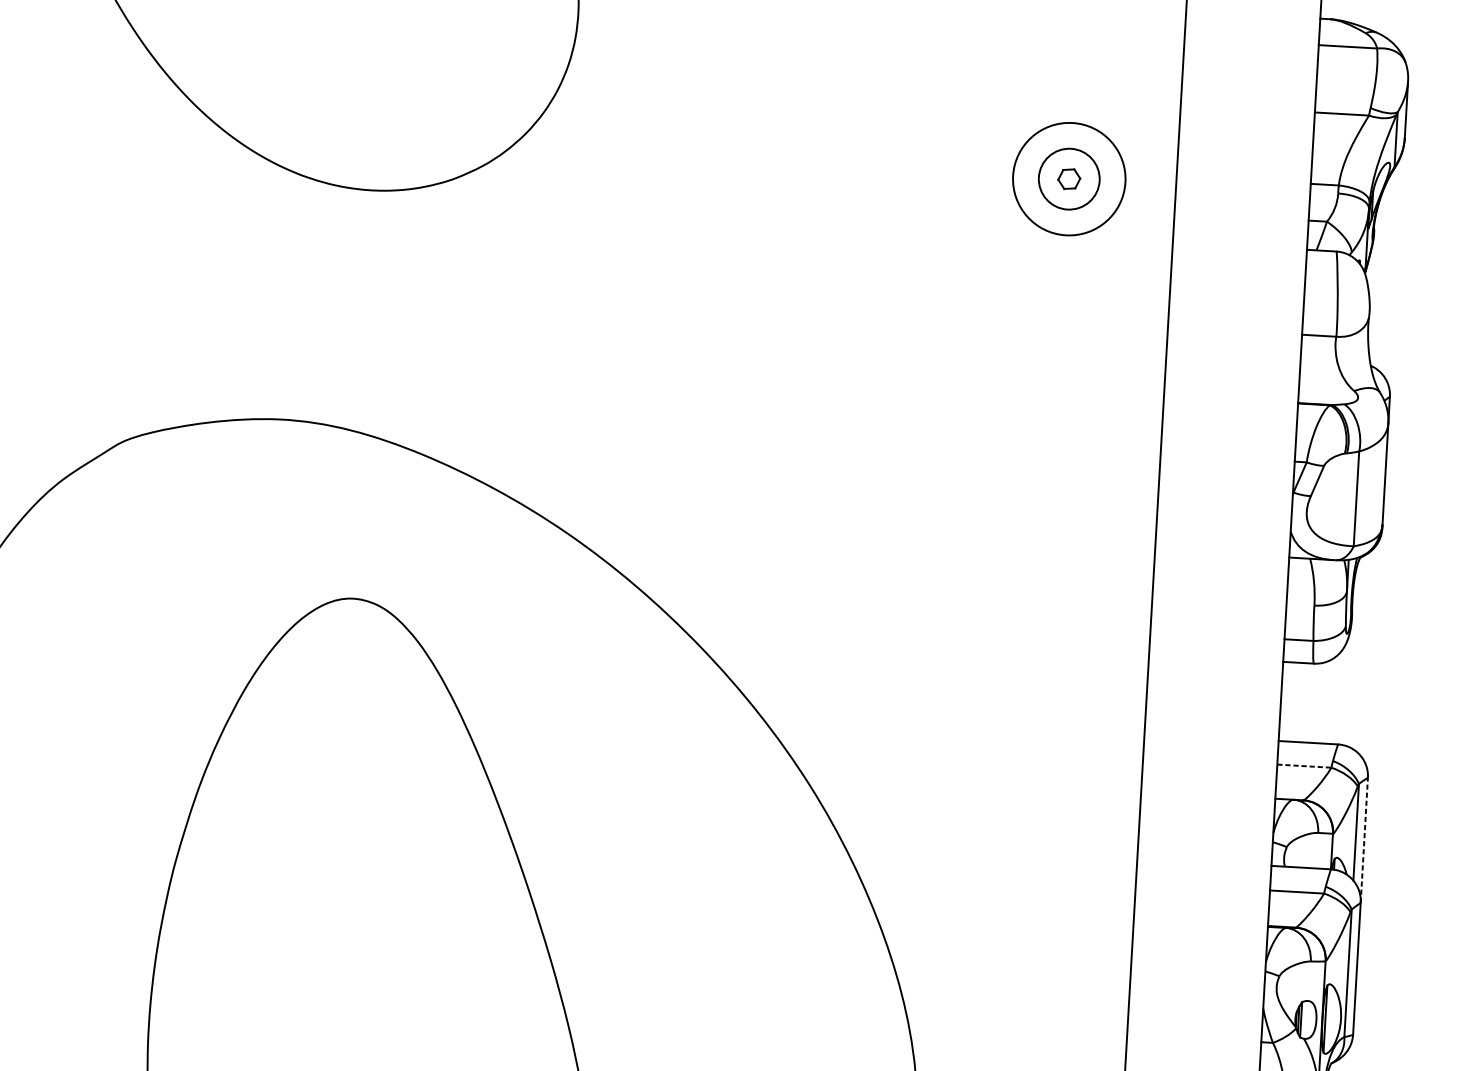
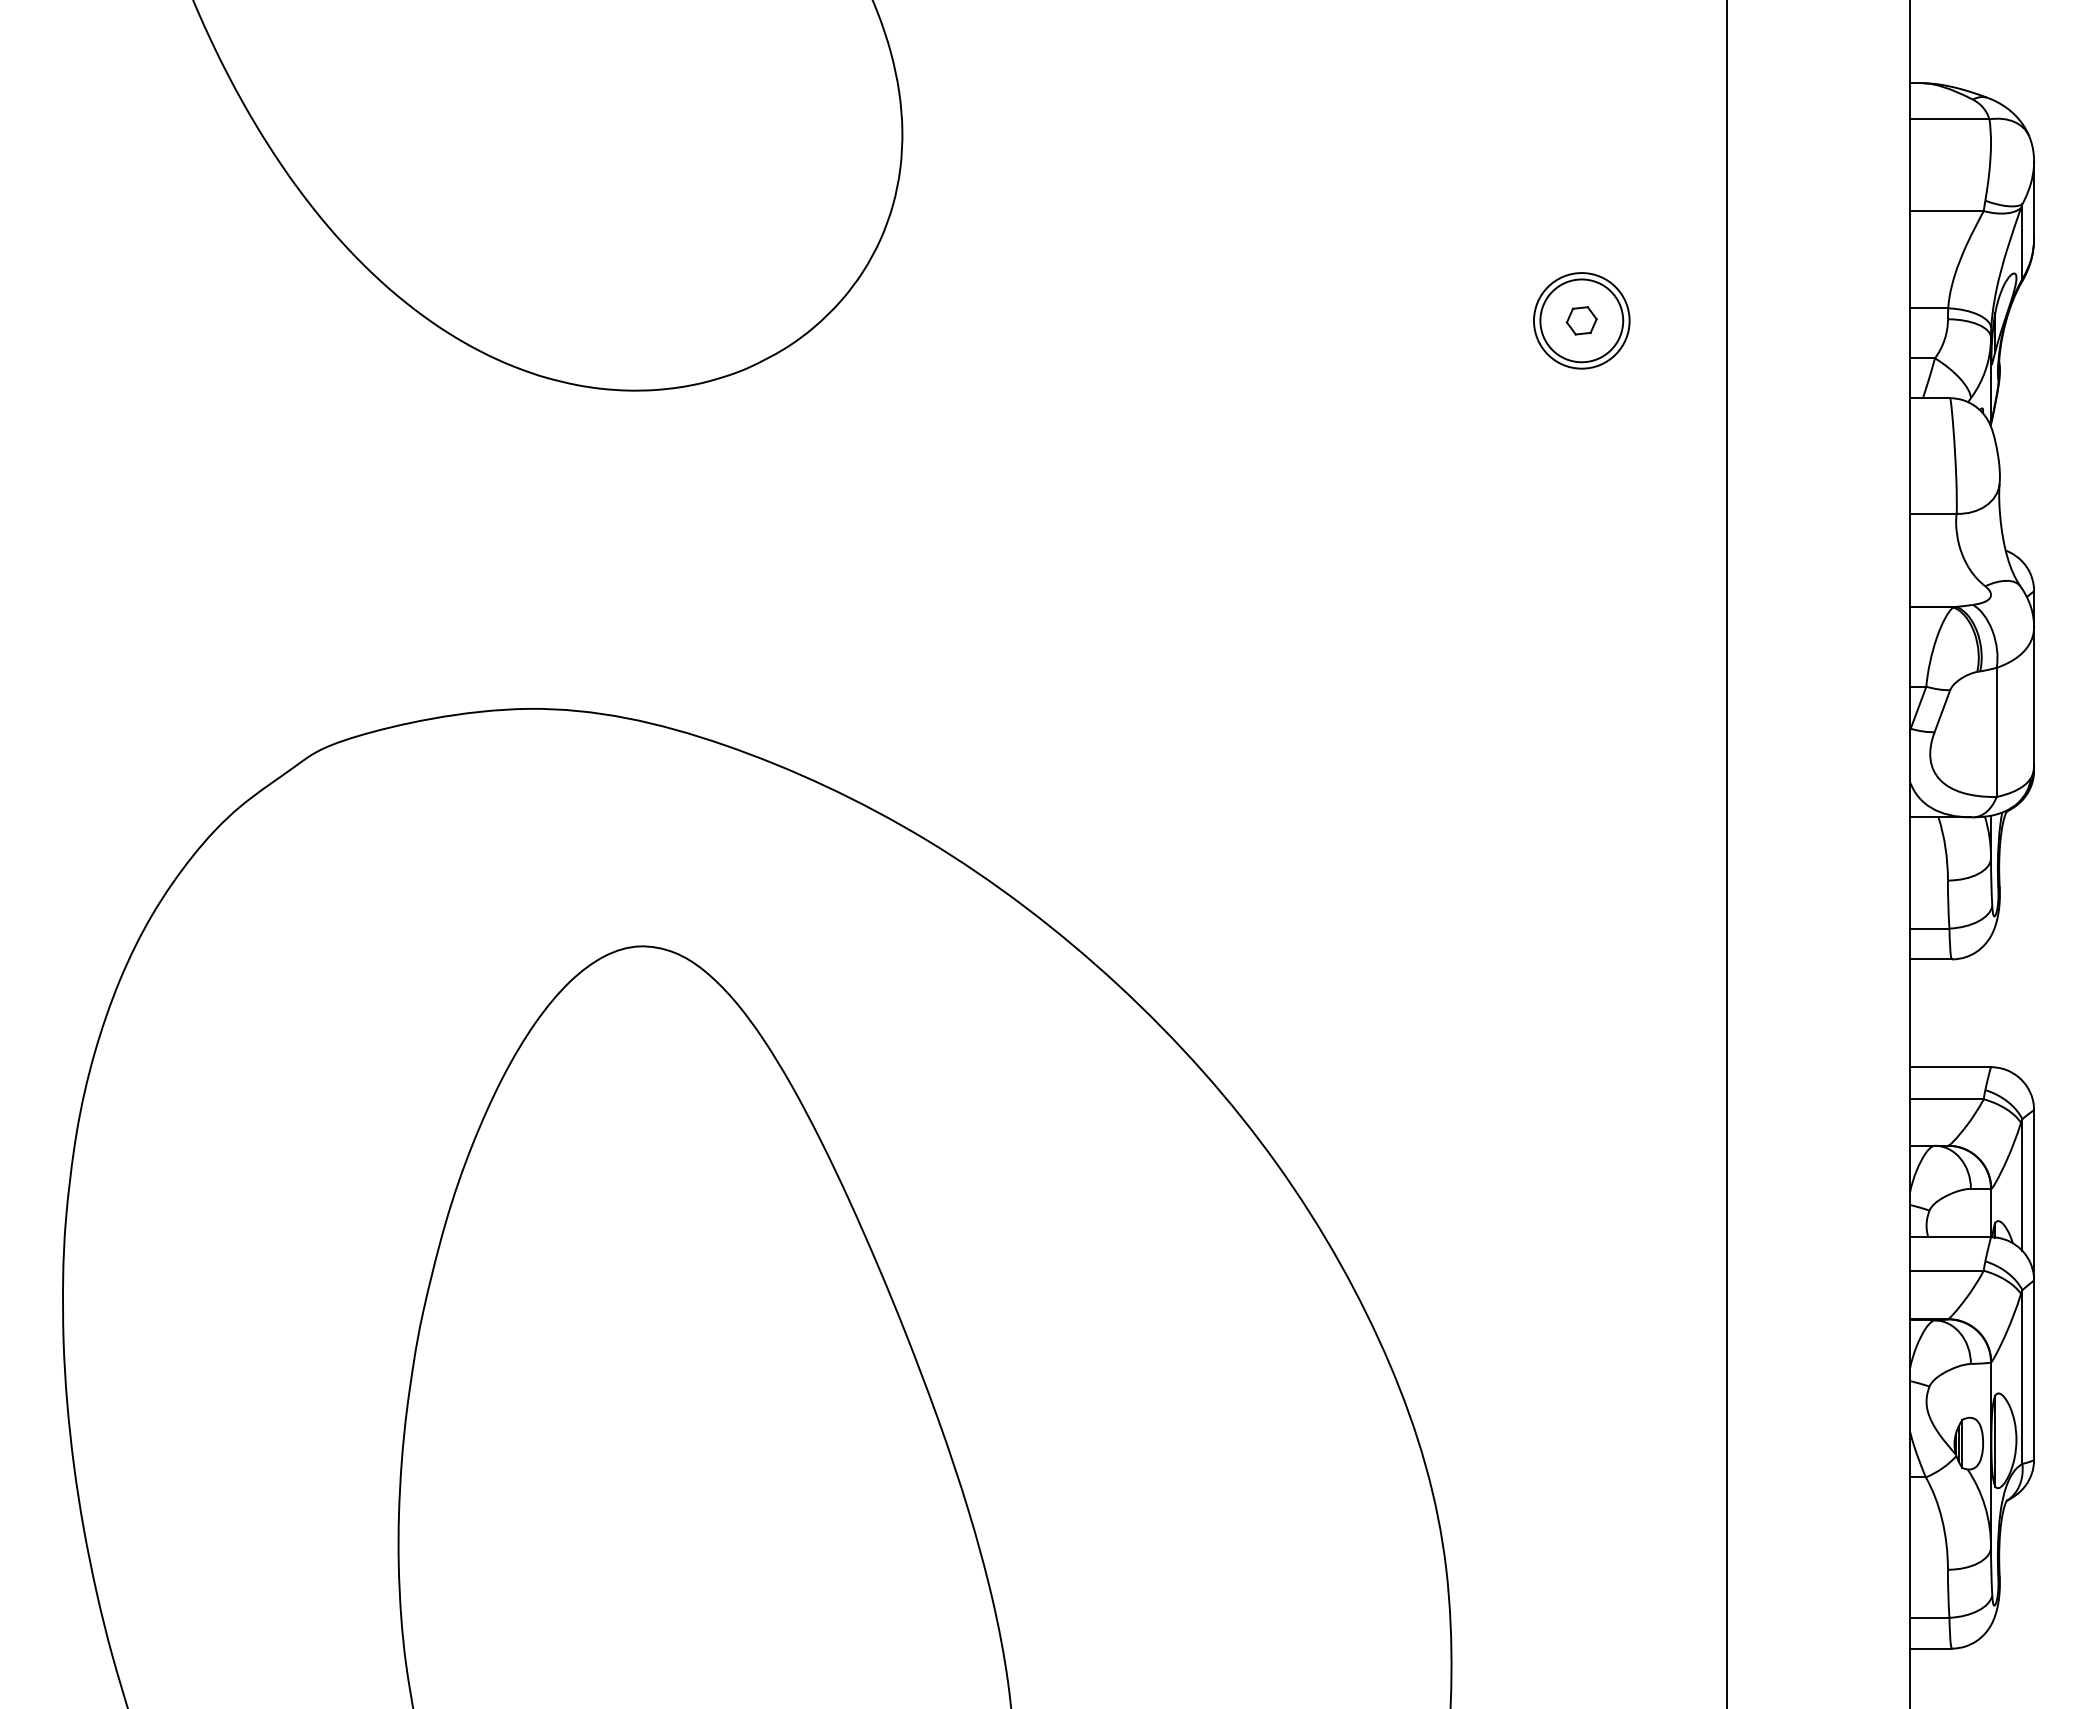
circle: (1069, 178) -> (1581, 320), size x0.62
line: (1304, 766) -> (1946, 1099), dashed -> solid
line: (1364, 839) -> (2034, 1194), dashed -> solid

